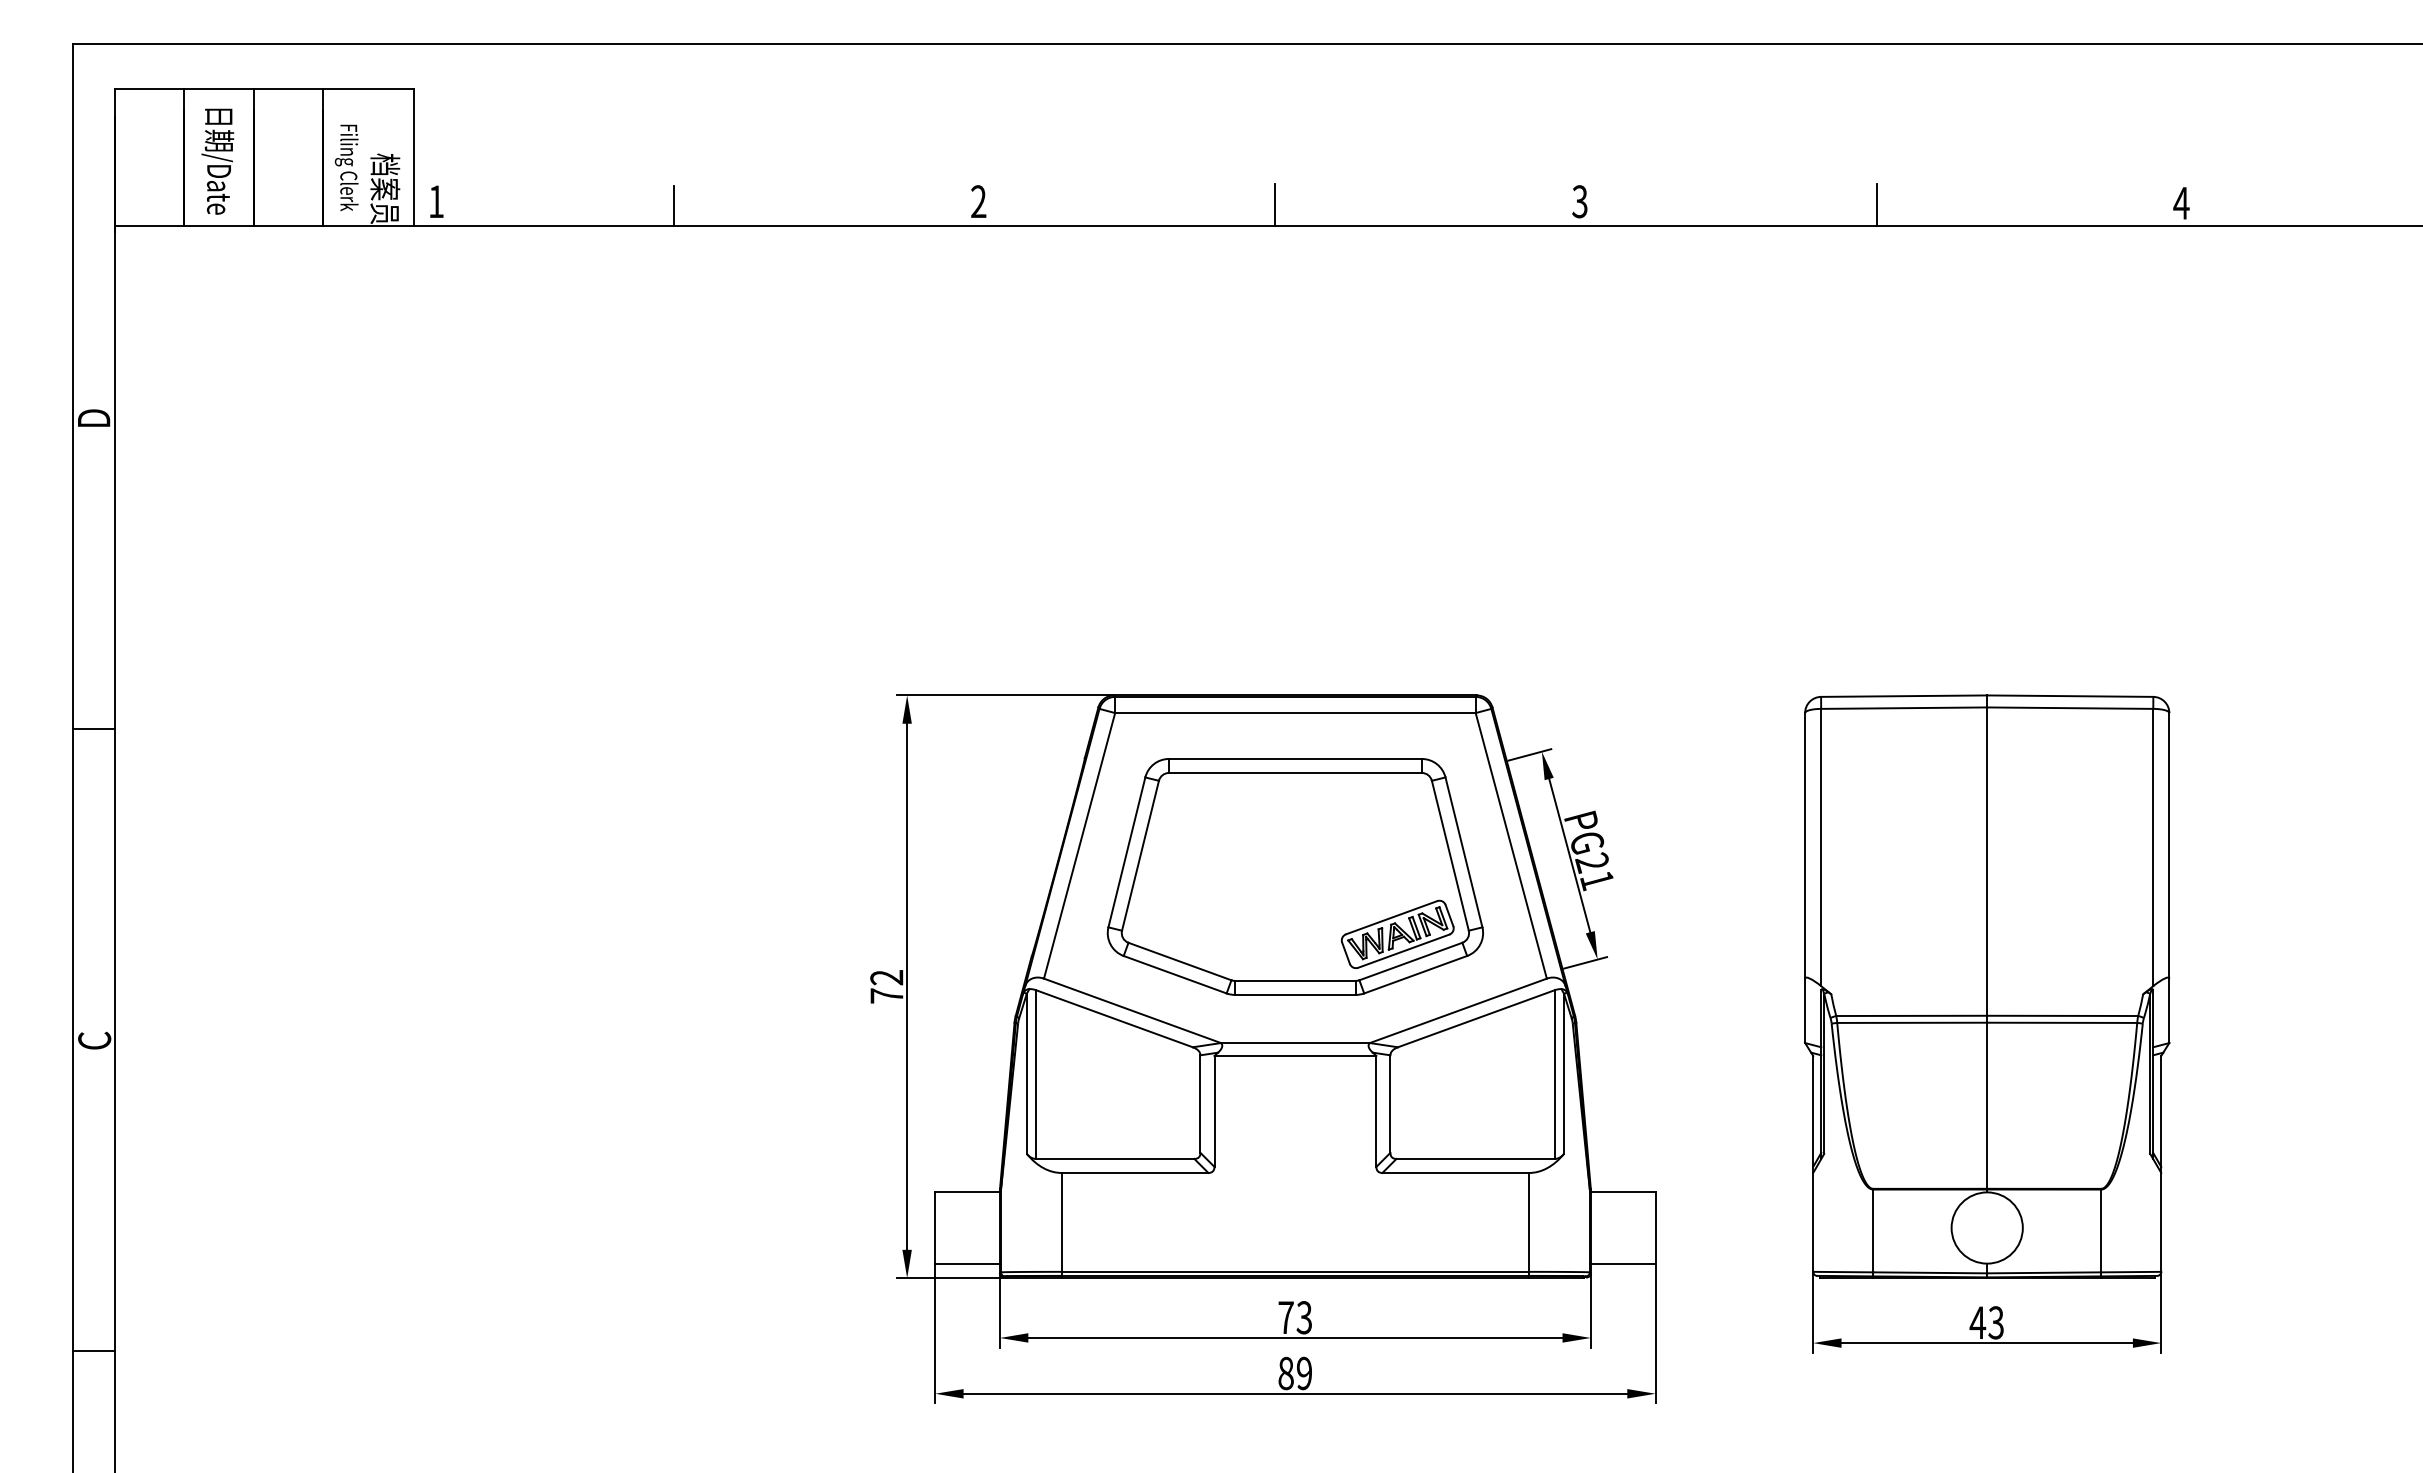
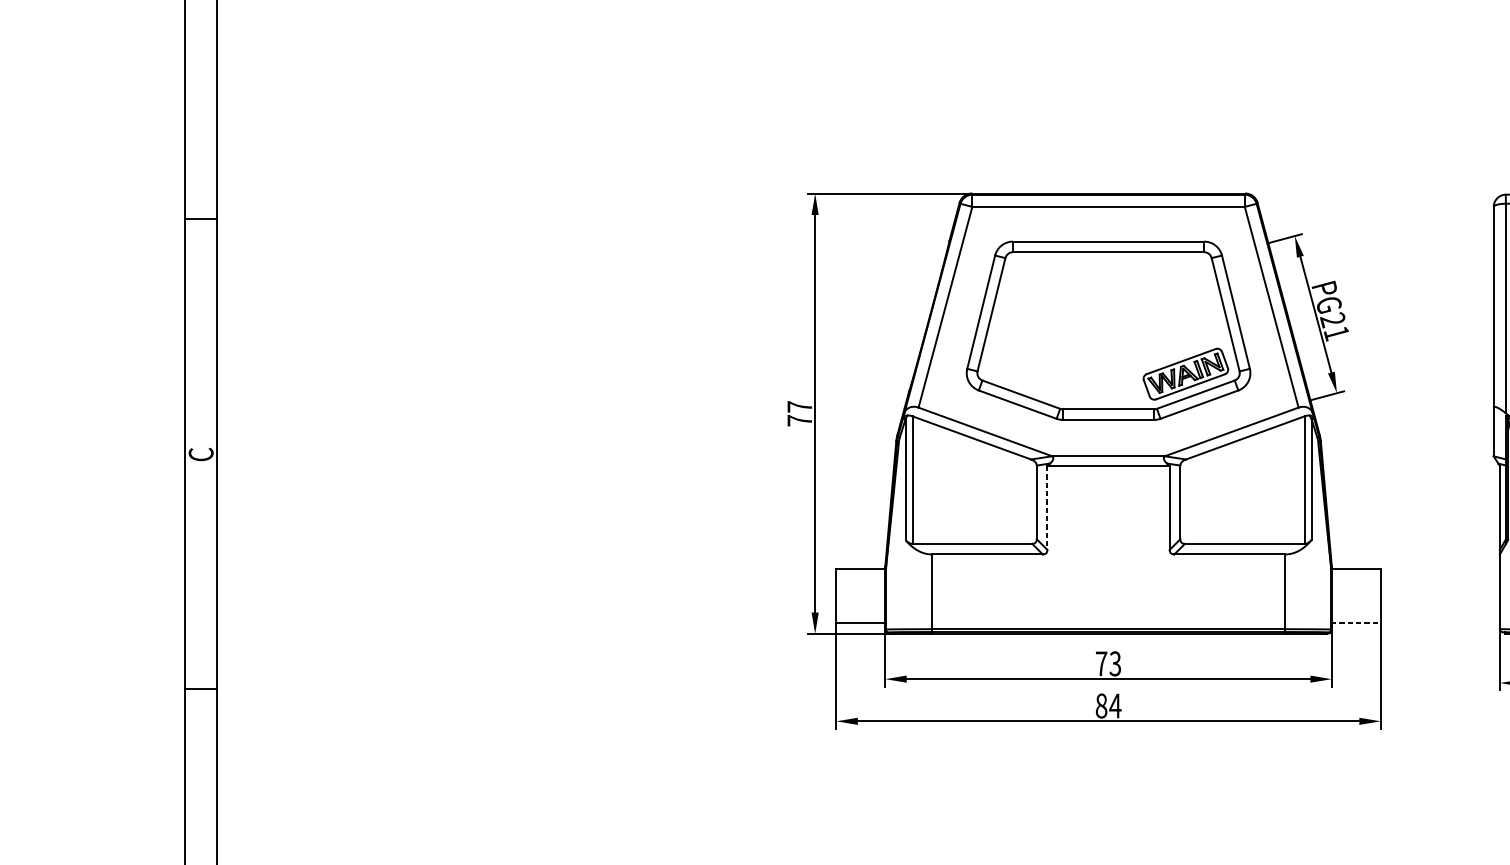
text: (886, 977) -> (799, 406), 72 -> 77
line: (1214, 1111) -> (1047, 508), solid -> dashed
line: (1622, 1263) -> (1355, 622), solid -> dashed
text: (1304, 1373) -> (1115, 706), 89 -> 84

